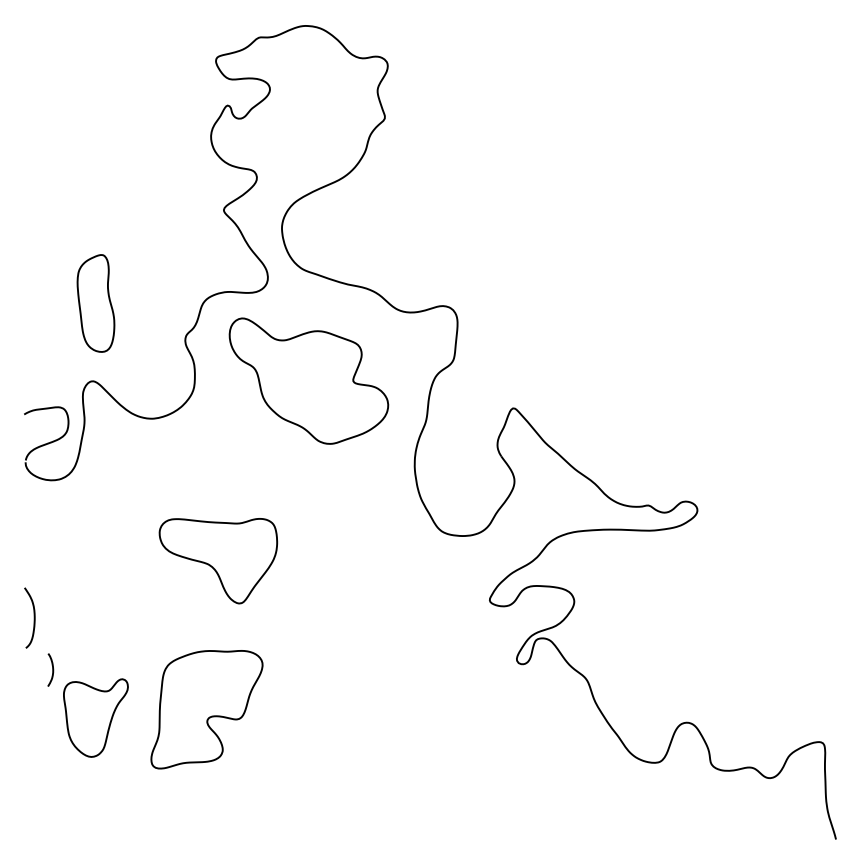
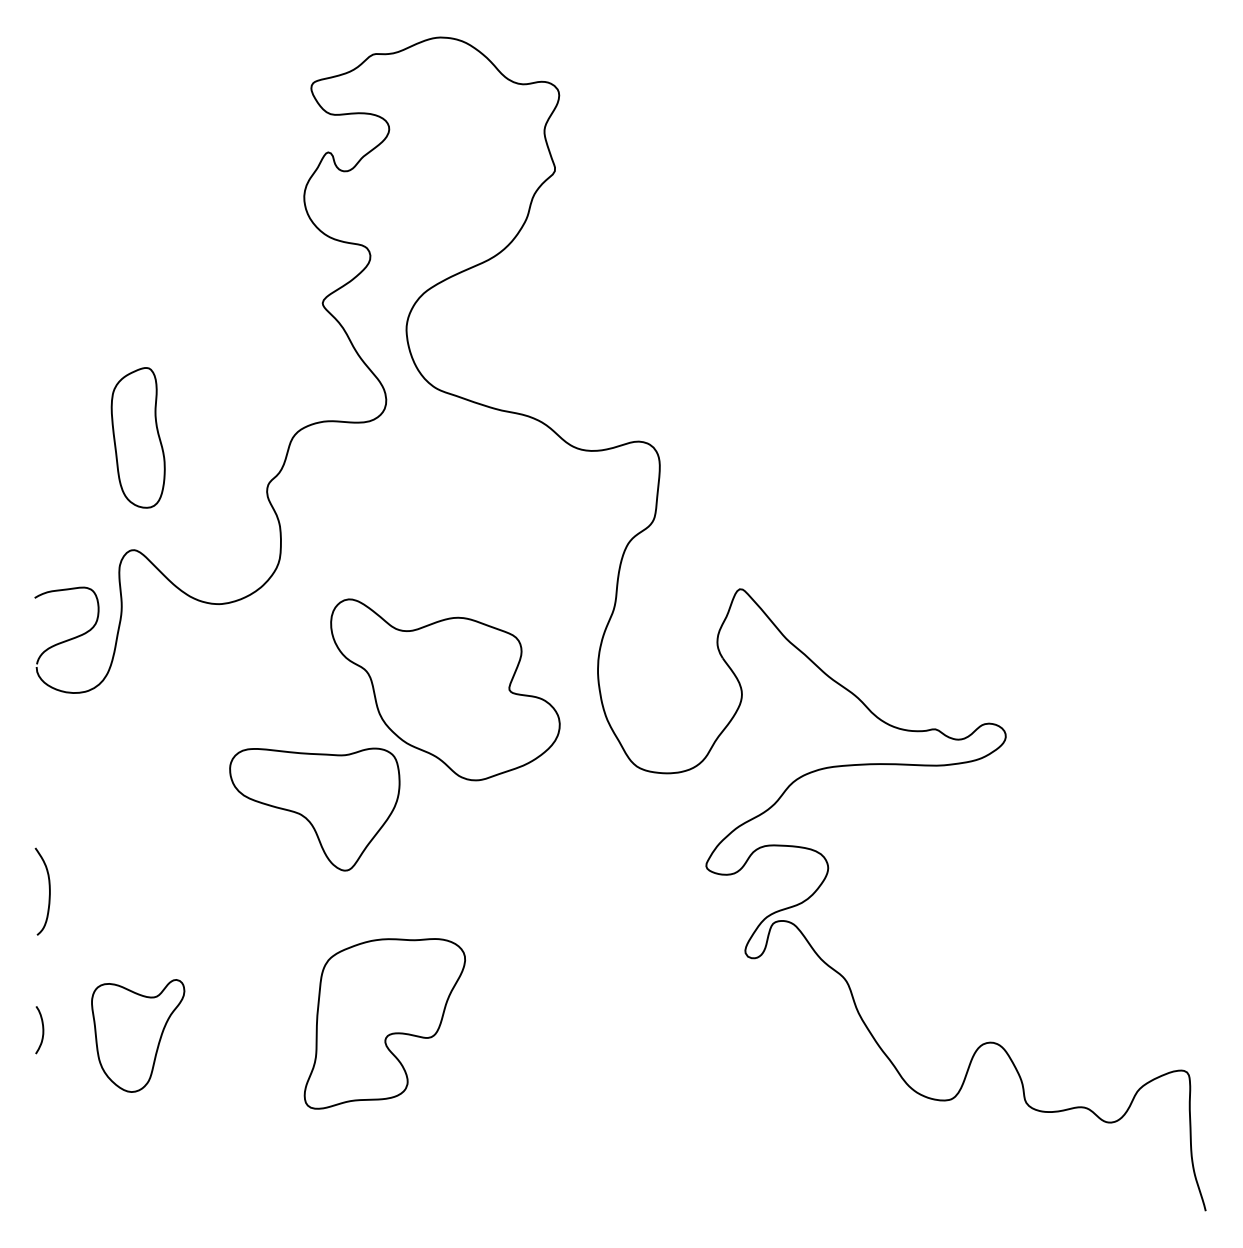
part: (308, 380) -> (444, 688), moved
curve: (52, 669) -> (42, 1029), moved
part: (206, 709) -> (384, 1023), moved

